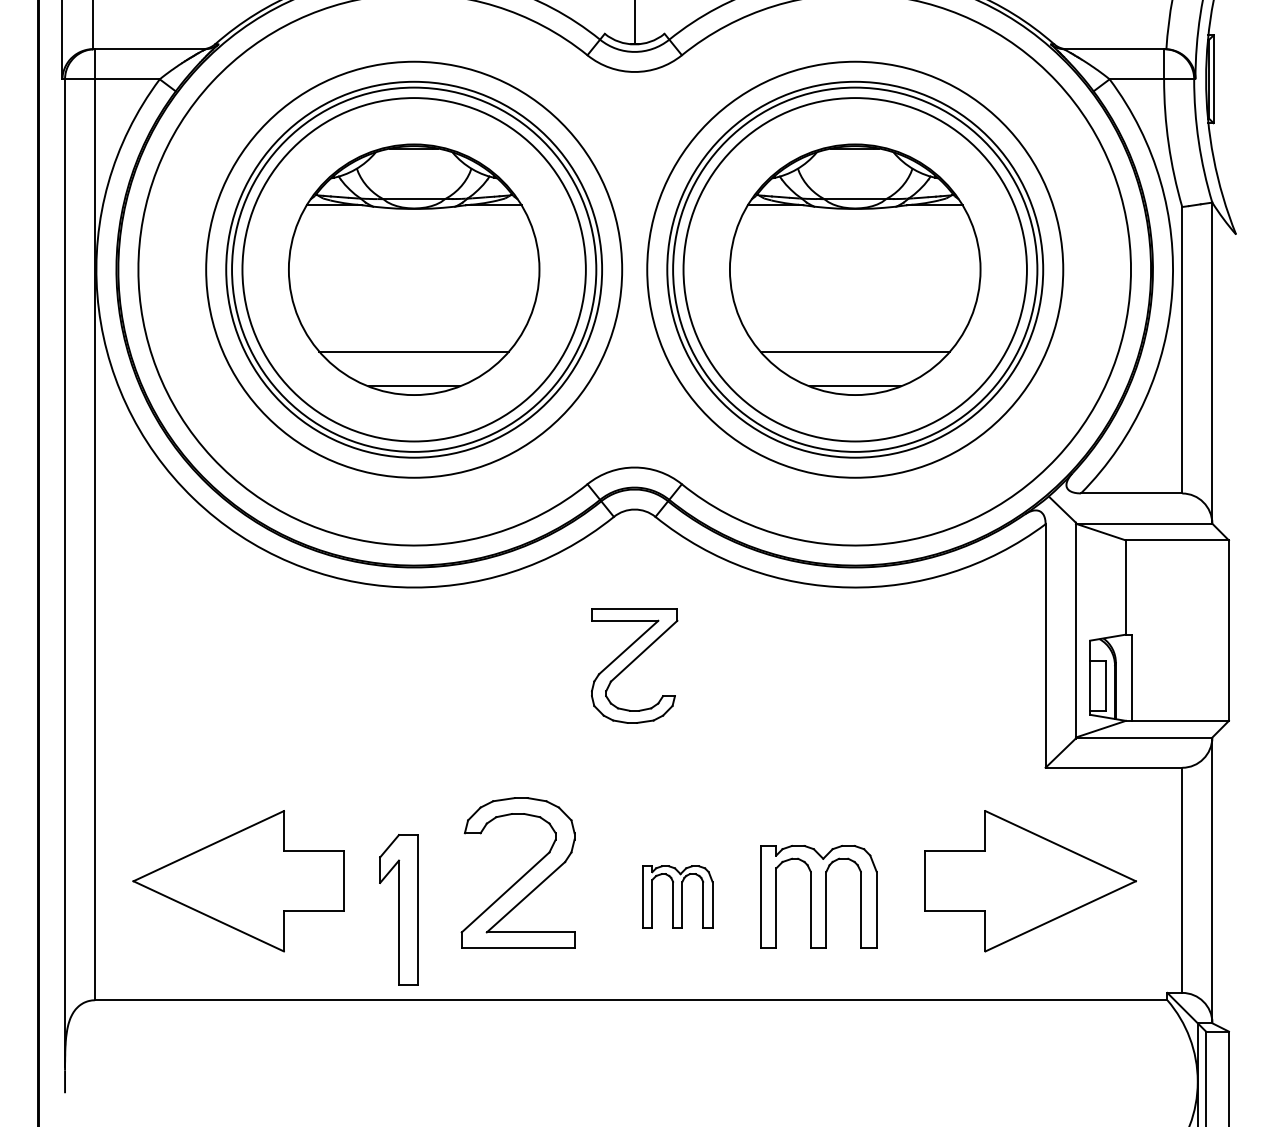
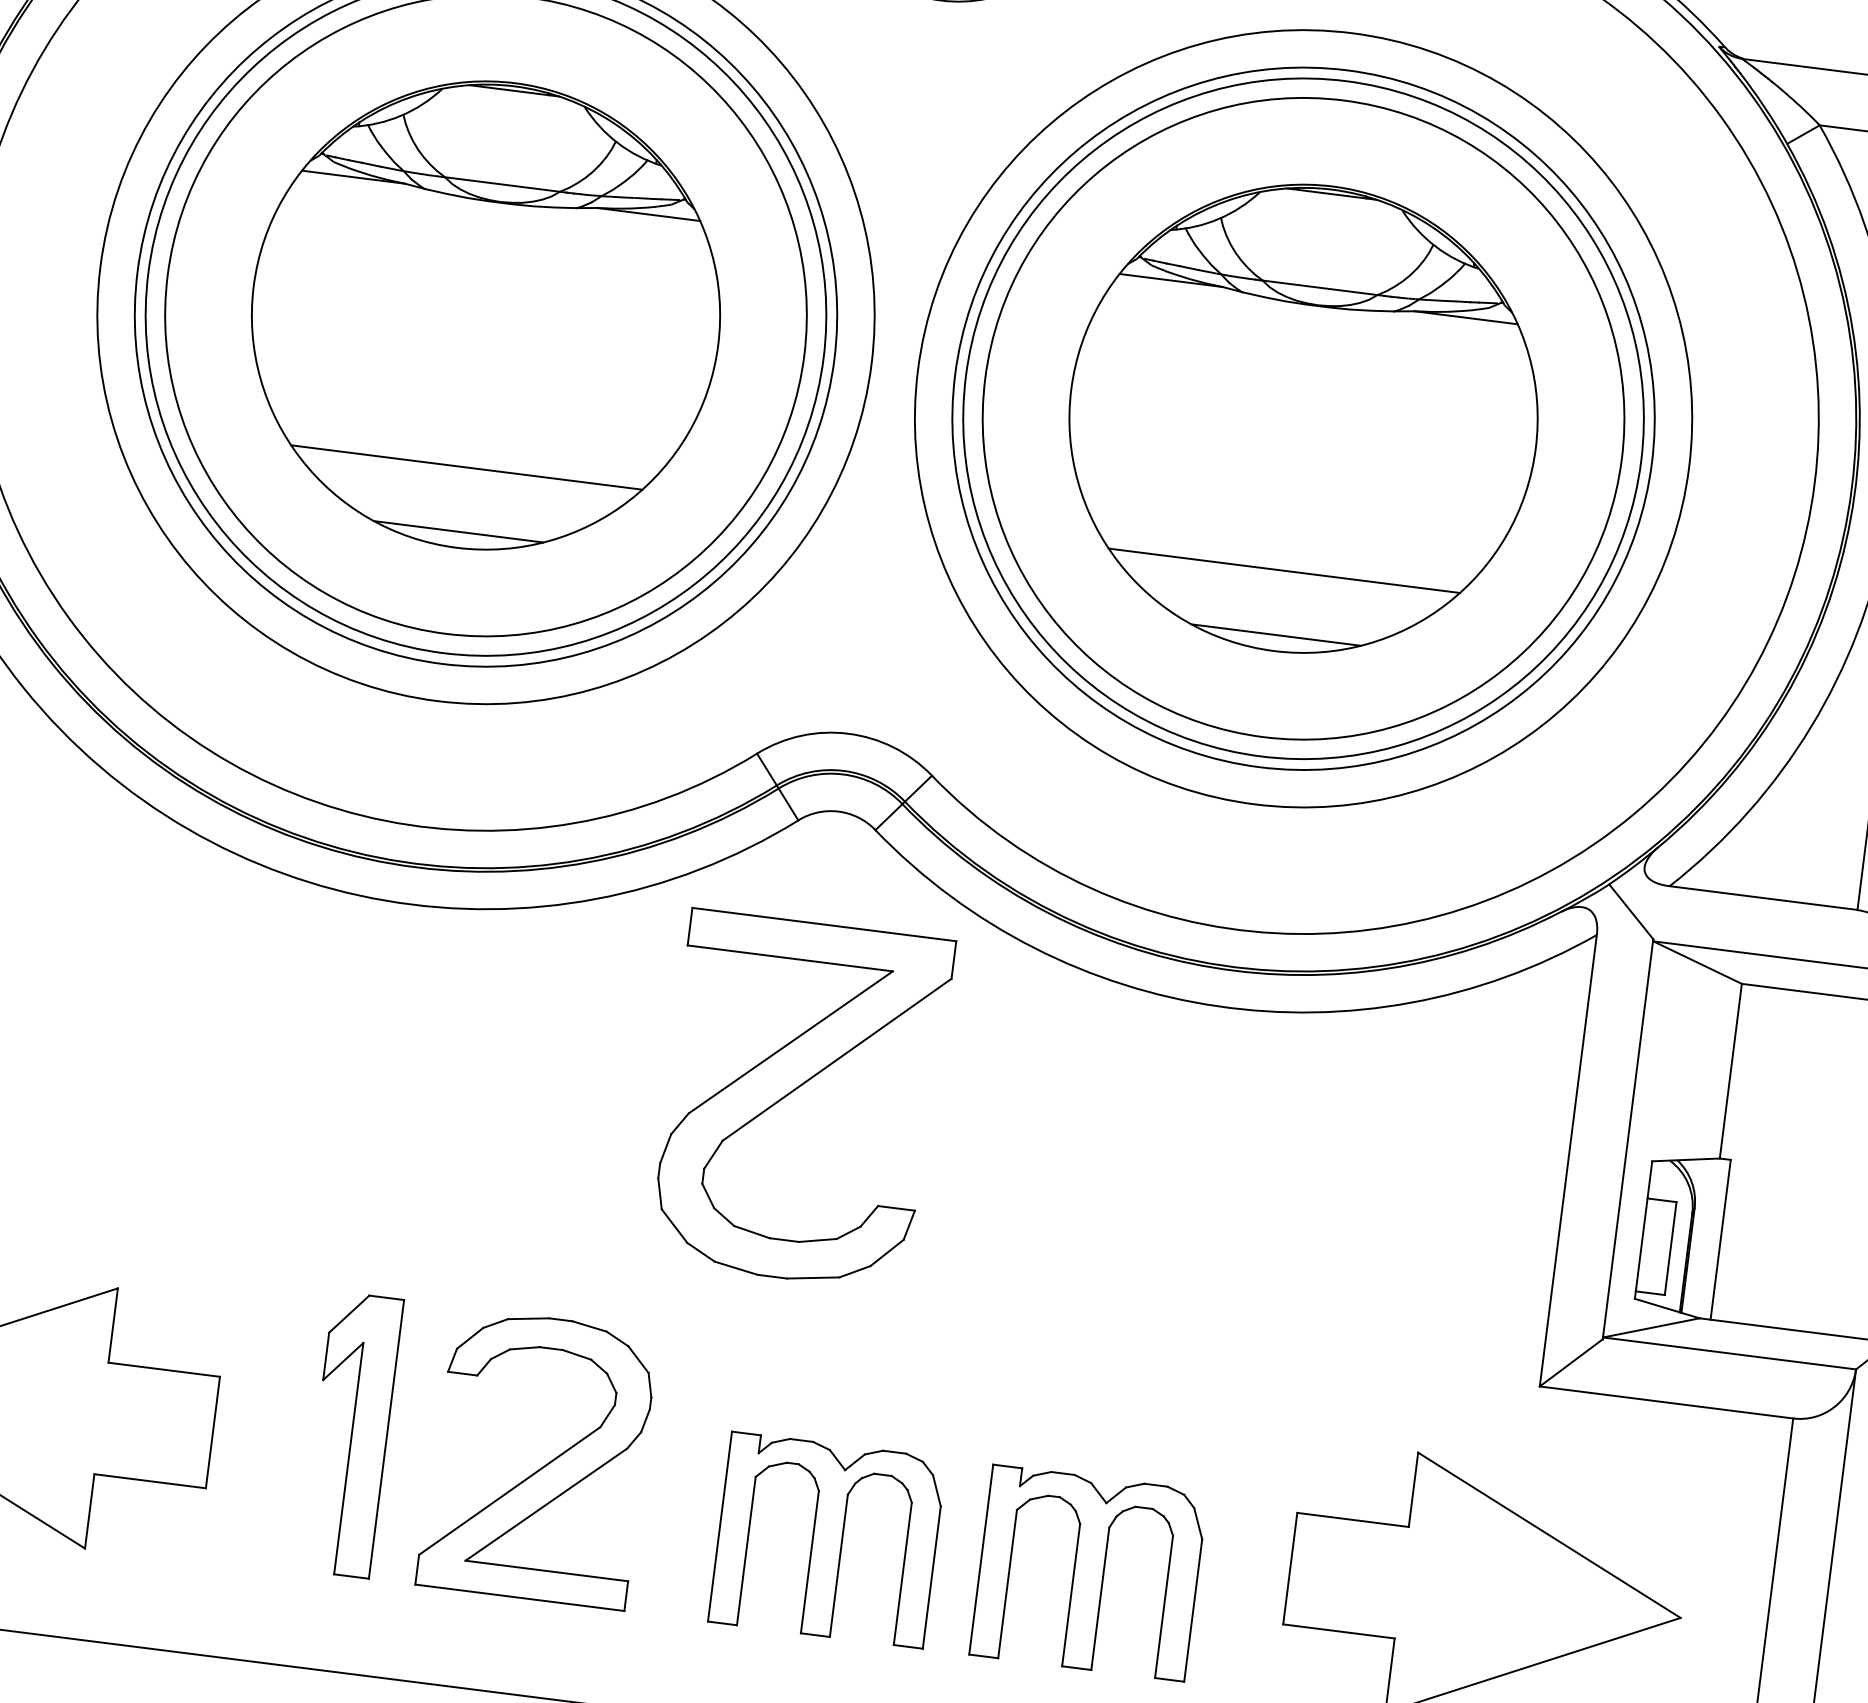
part: (634, 665) -> (801, 1100), size x1.67
part: (677, 896) -> (827, 1538), size x1.67
part: (398, 909) -> (351, 1433), moved

